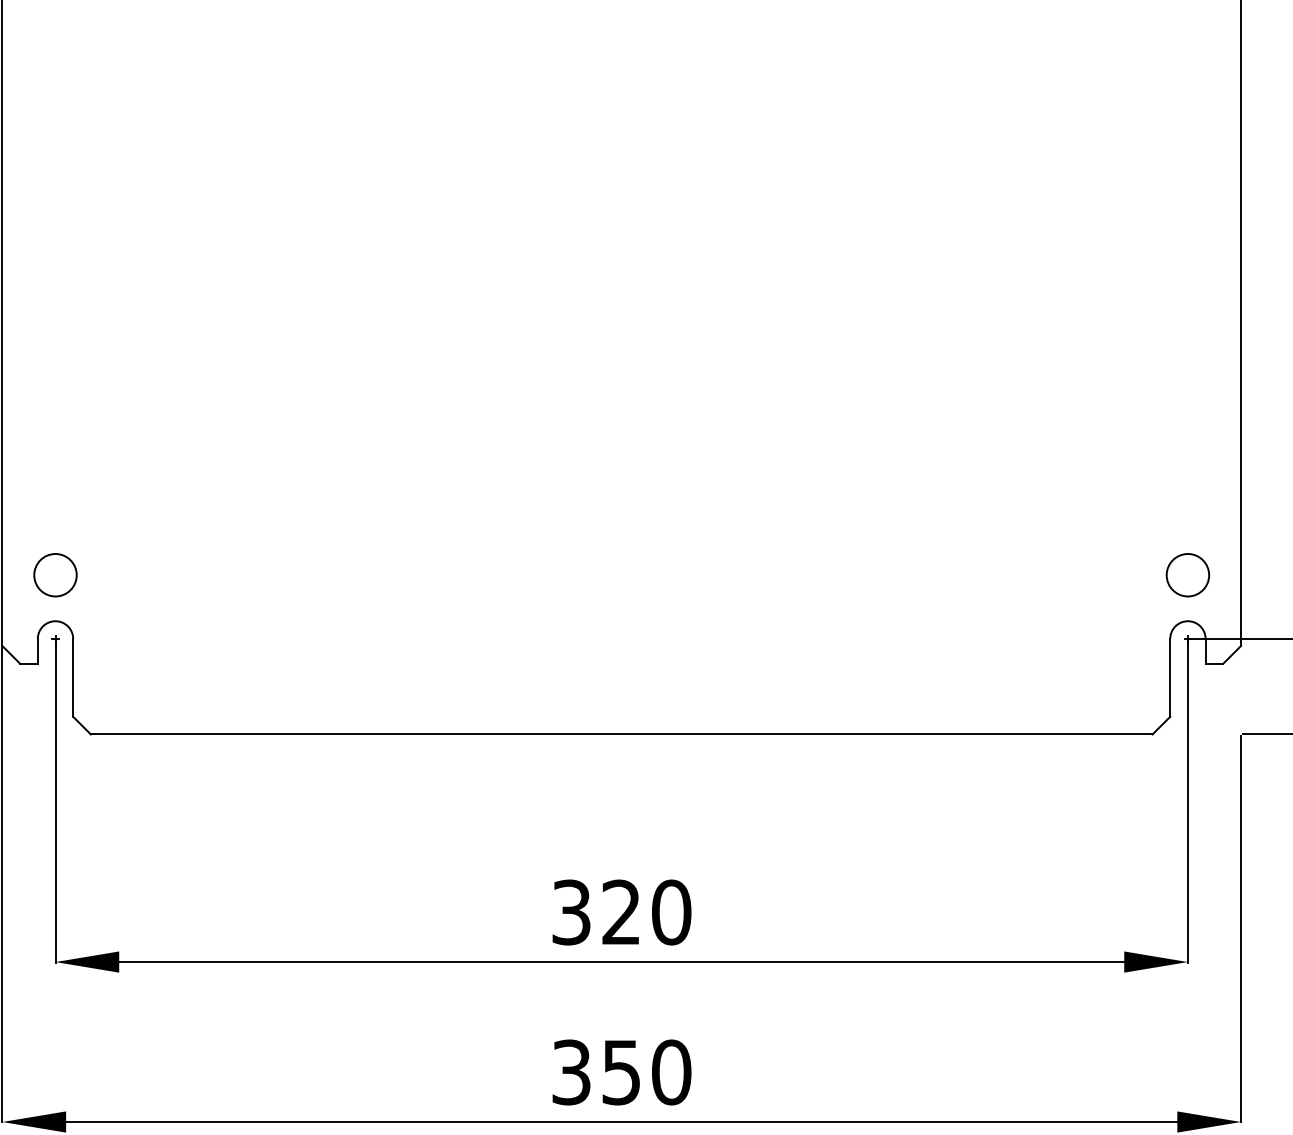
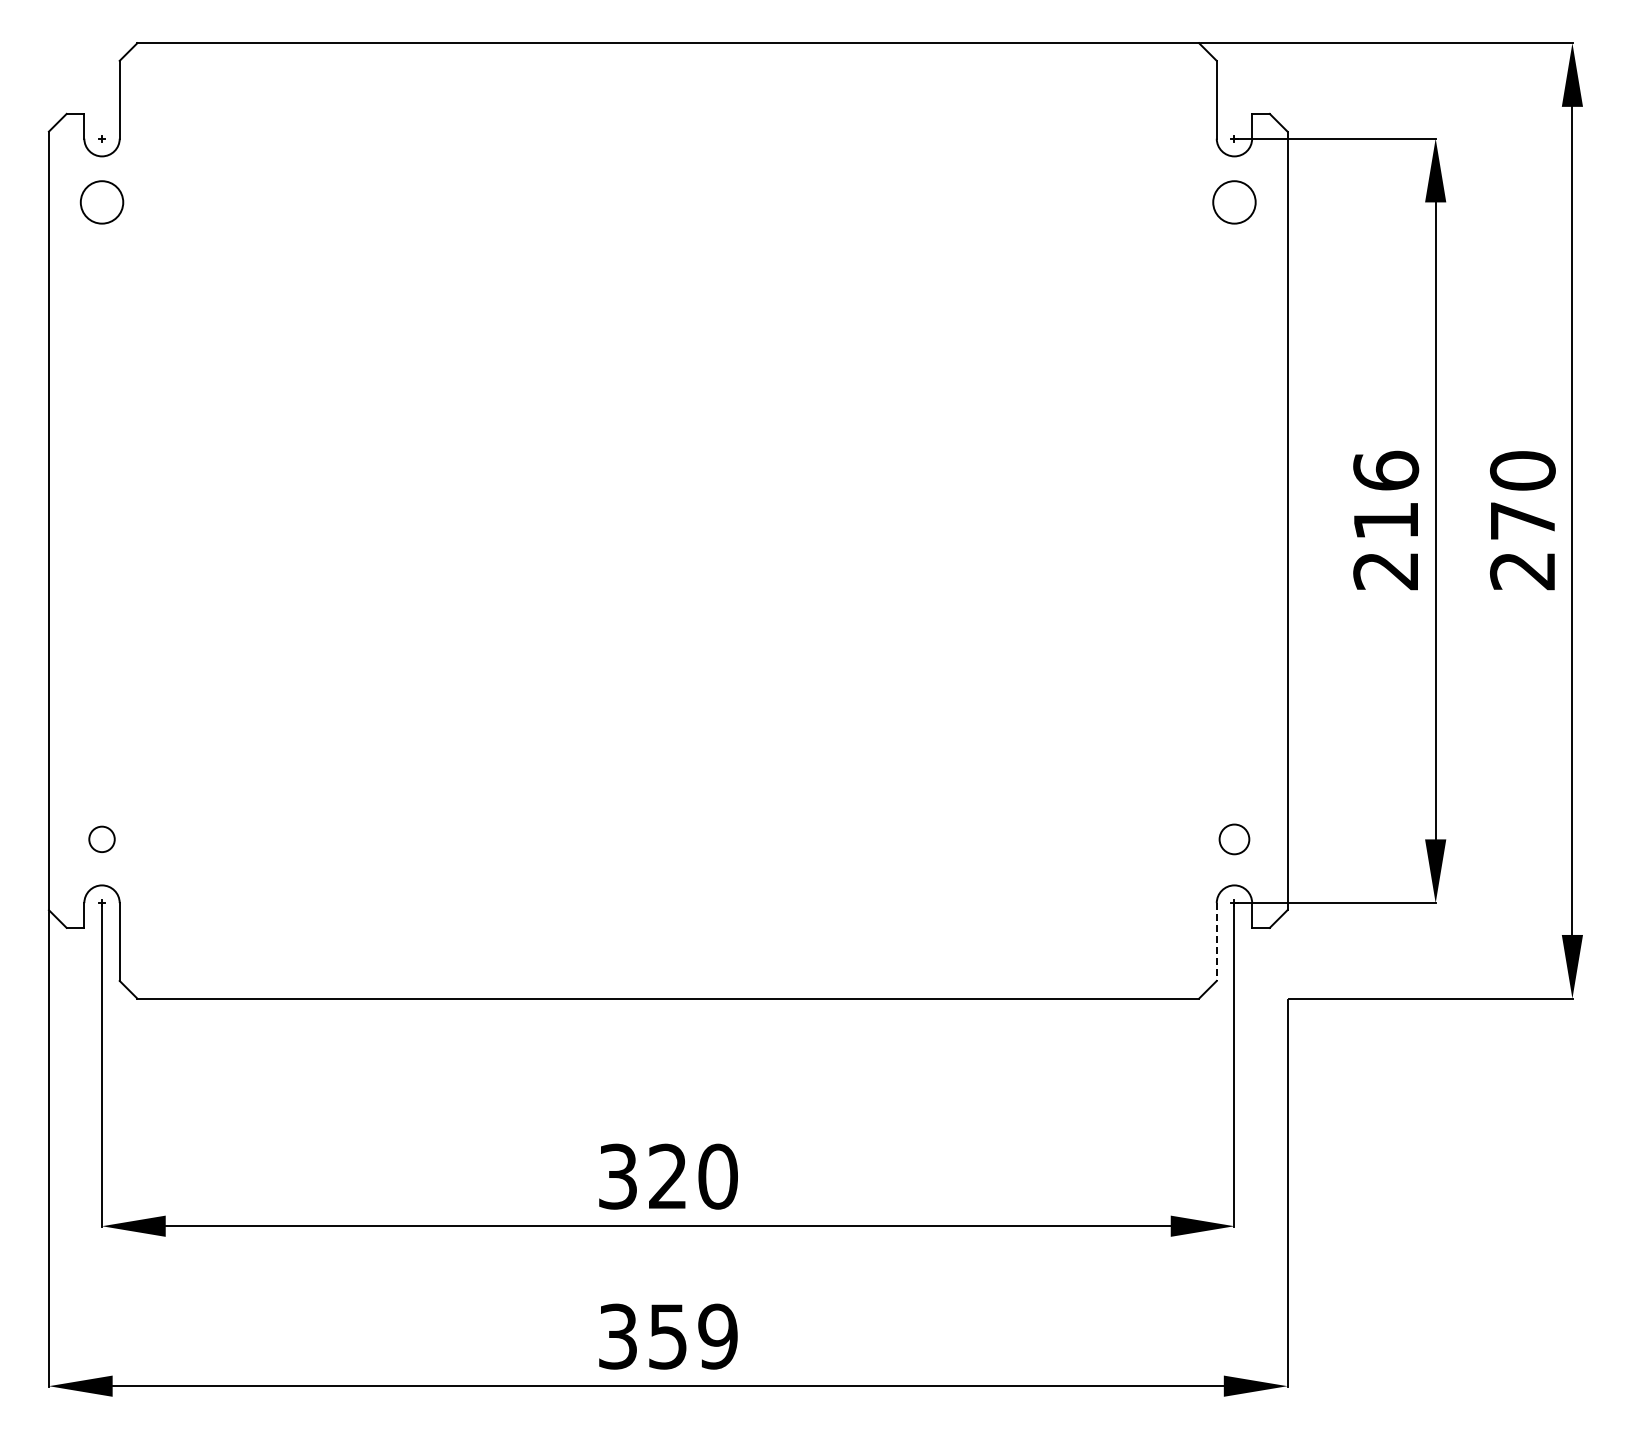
circle: (54, 575) -> (101, 839), size x0.6
circle: (1187, 575) -> (1234, 839), size x0.7
line: (1169, 678) -> (1216, 942), solid -> dashed
text: (670, 1072) -> (717, 1336), 350 -> 359

